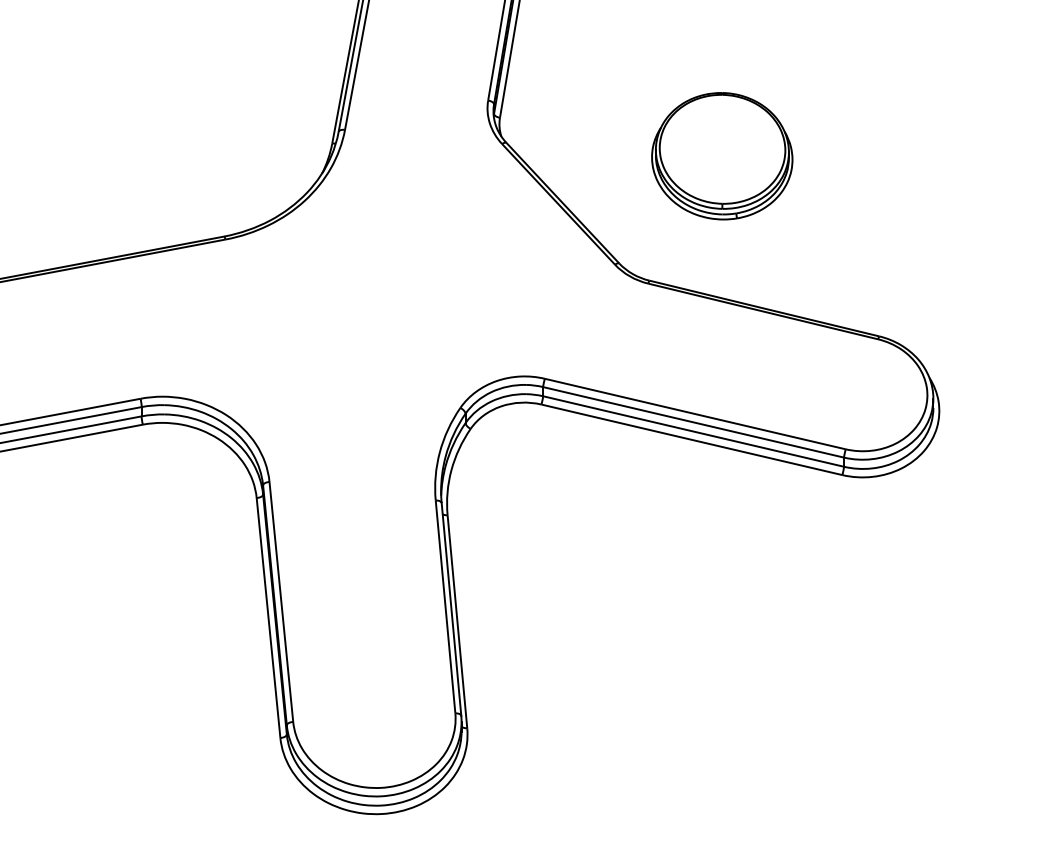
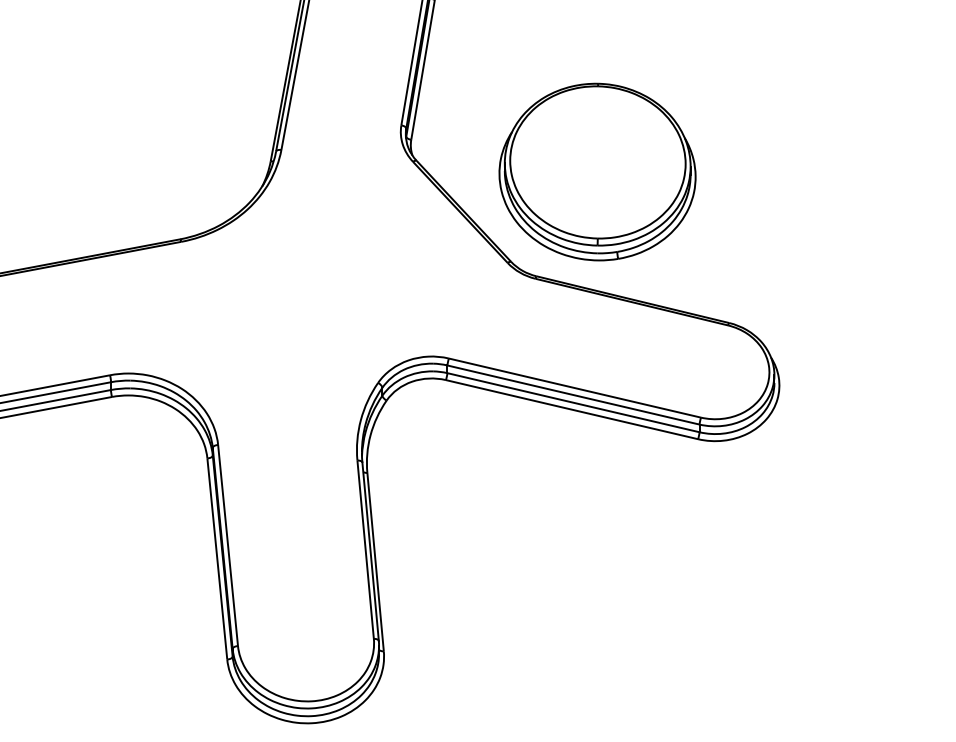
part: (722, 155) -> (597, 171), size x1.67

